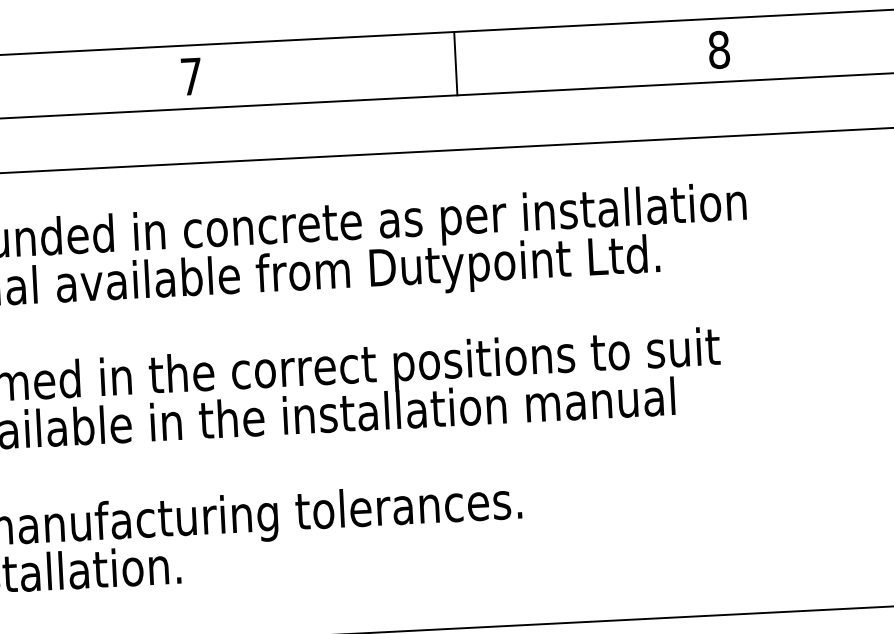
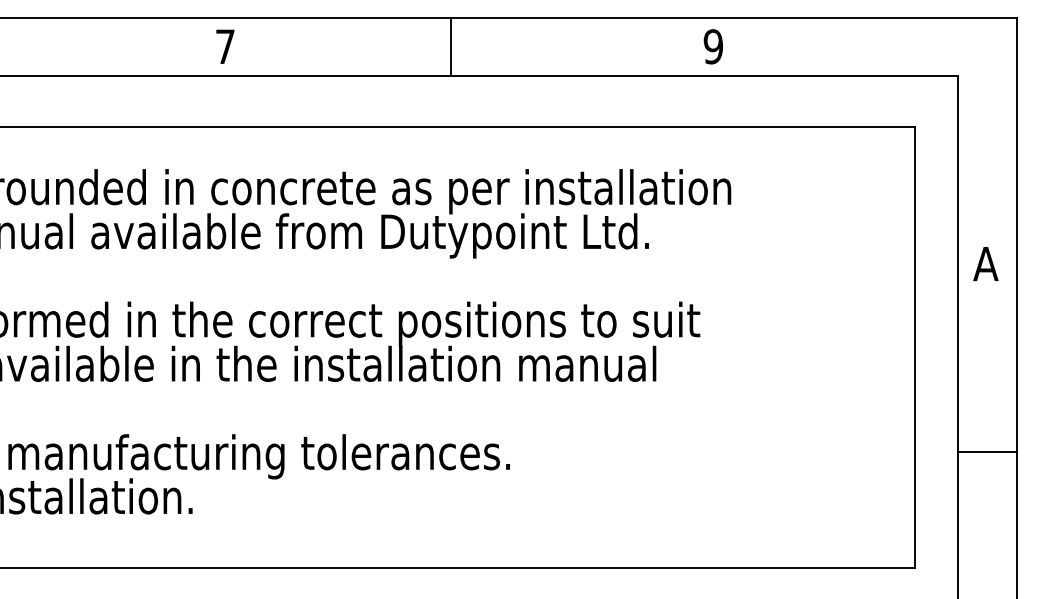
text: (719, 49) -> (713, 46), 8 -> 9
line: (455, 62) -> (450, 46), moved

